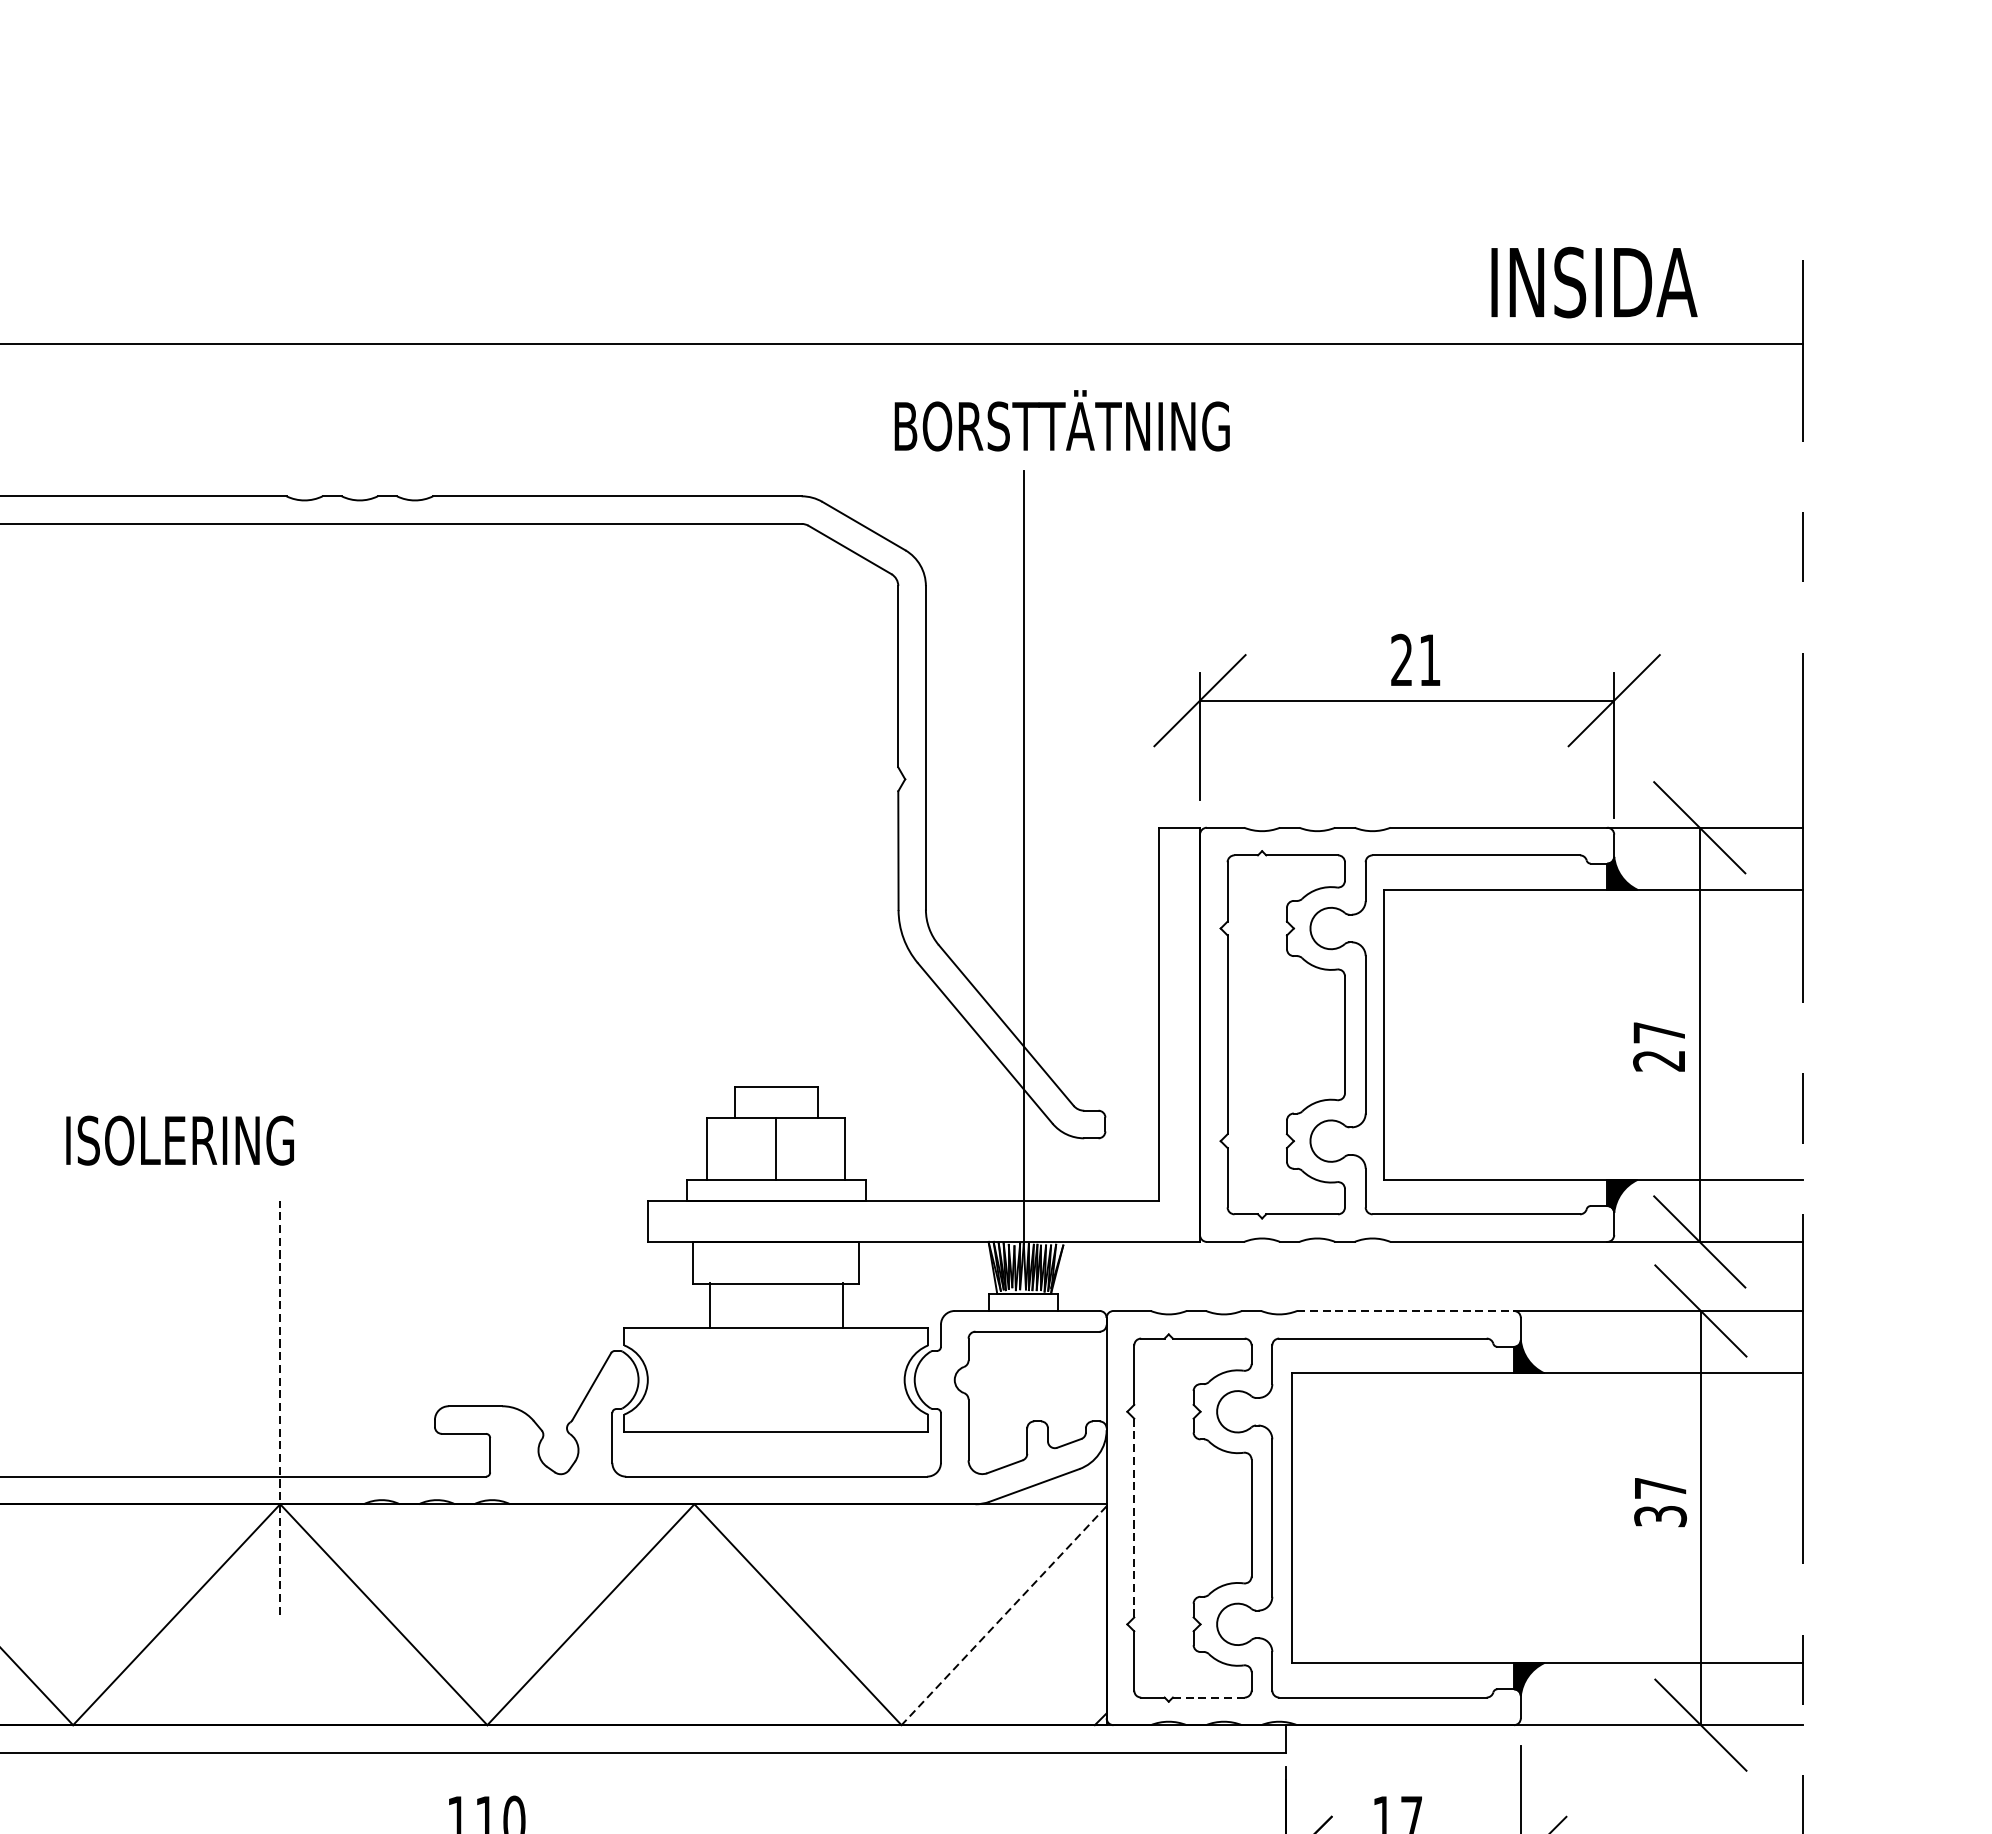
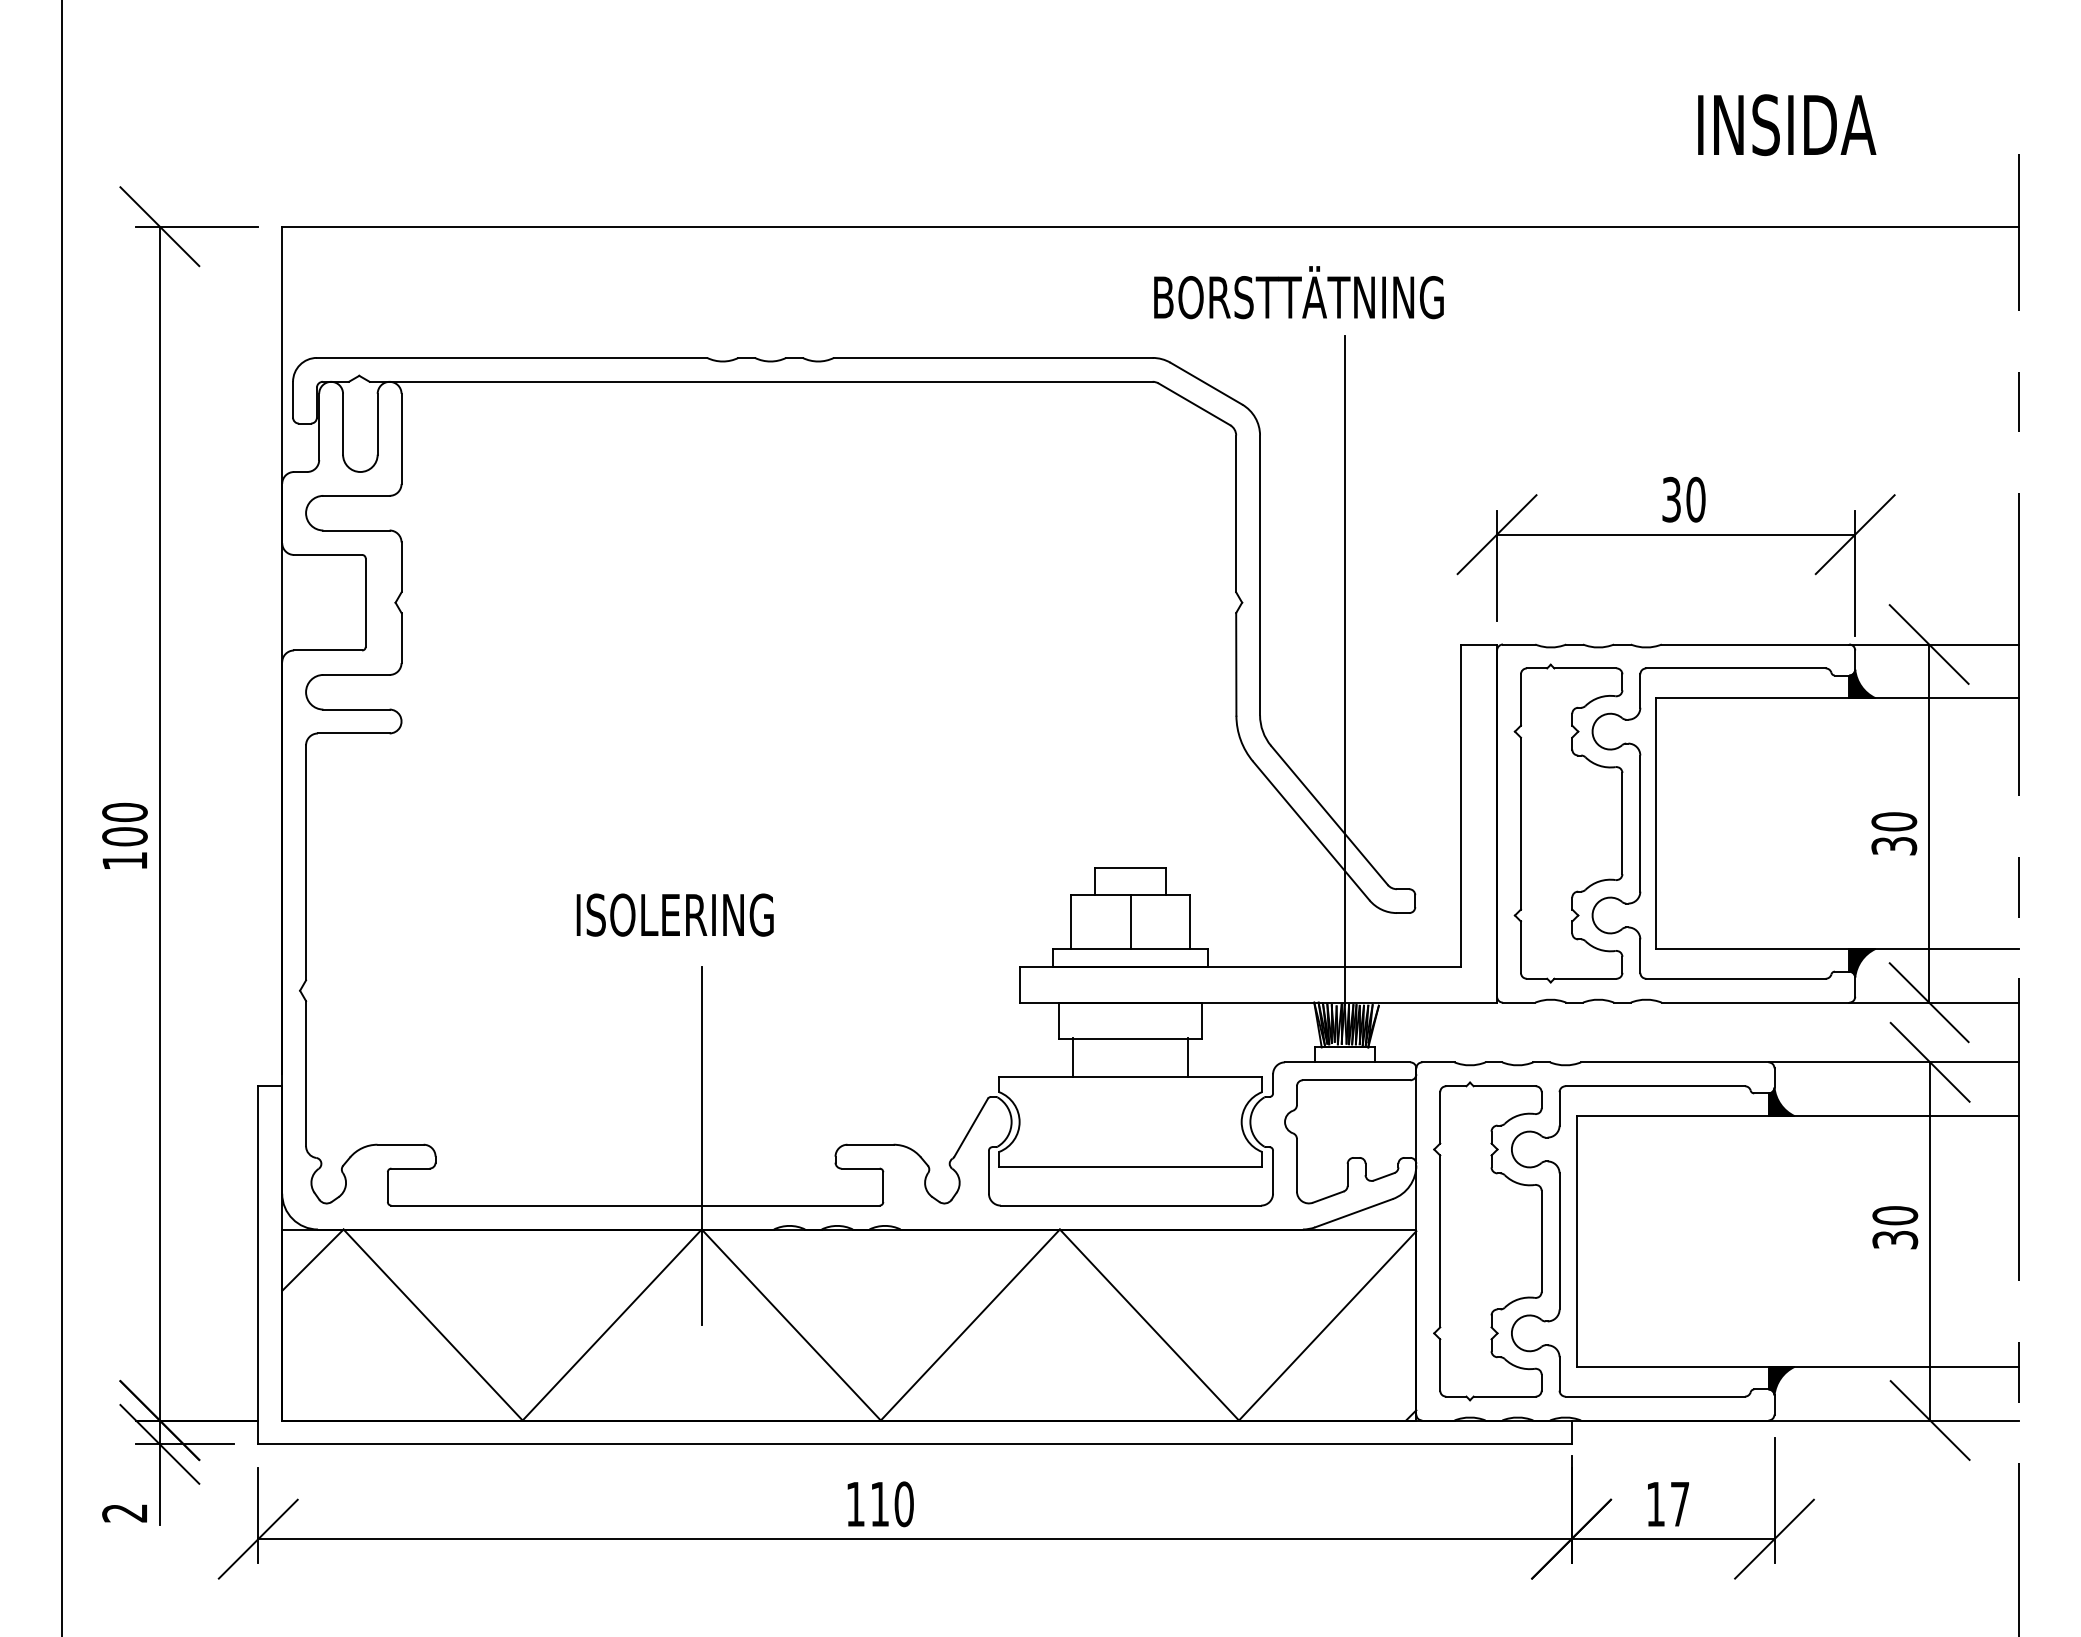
text: (1594, 283) -> (1787, 125), moved
text: (1061, 420) -> (1298, 292), moved
text: (1415, 660) -> (1683, 499), 21 -> 30
text: (1659, 1046) -> (1894, 833), 27 -> 30
text: (179, 1139) -> (674, 914), moved
line: (1405, 1311) -> (1674, 1062), dashed -> solid
line: (279, 1407) -> (701, 1145), dashed -> solid
text: (1660, 1488) -> (1895, 1215), 37 -> 30
line: (1134, 1518) -> (1440, 1241), dashed -> solid
line: (1003, 1615) -> (1327, 1325), dashed -> solid
line: (1209, 1697) -> (1505, 1396), dashed -> solid

